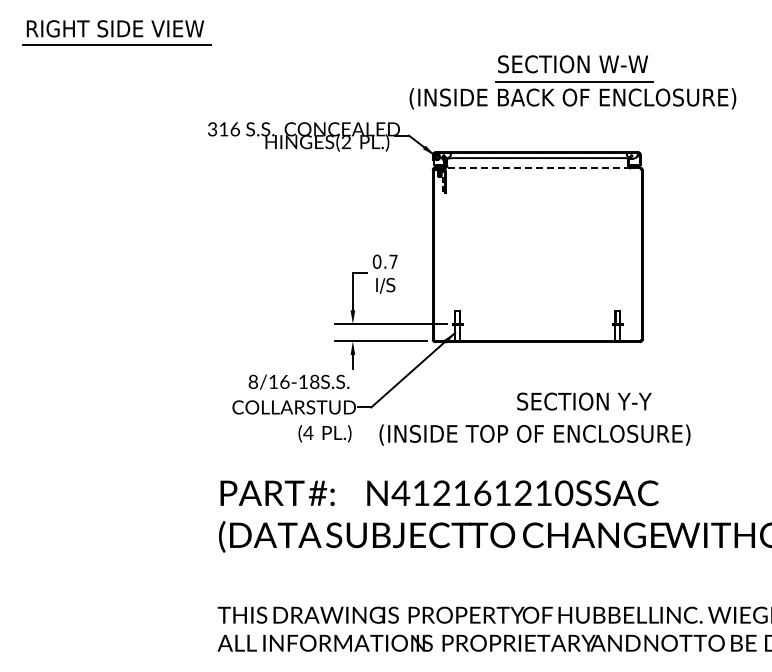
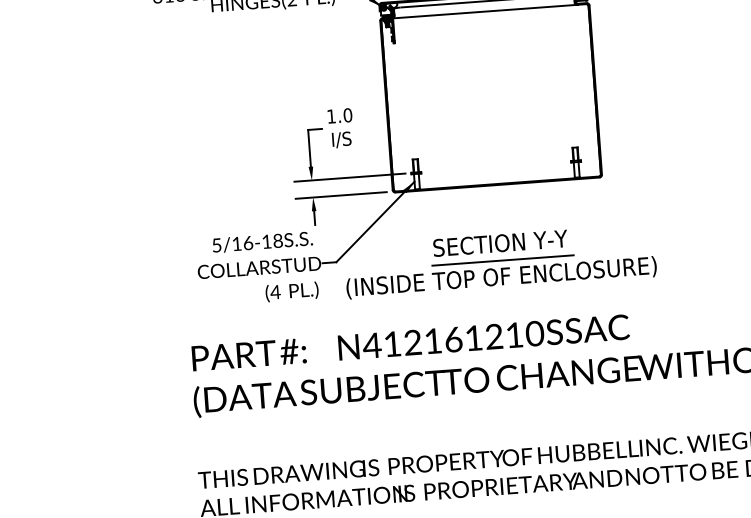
line: (537, 168) -> (484, 11), dashed -> solid
text: (384, 261) -> (338, 115), 0.7 -> 1.0
text: (252, 381) -> (215, 245), 8/16-18 -> 5/16-18
text: (584, 401) -> (500, 243), moved
line: (537, 417) -> (502, 260), added

